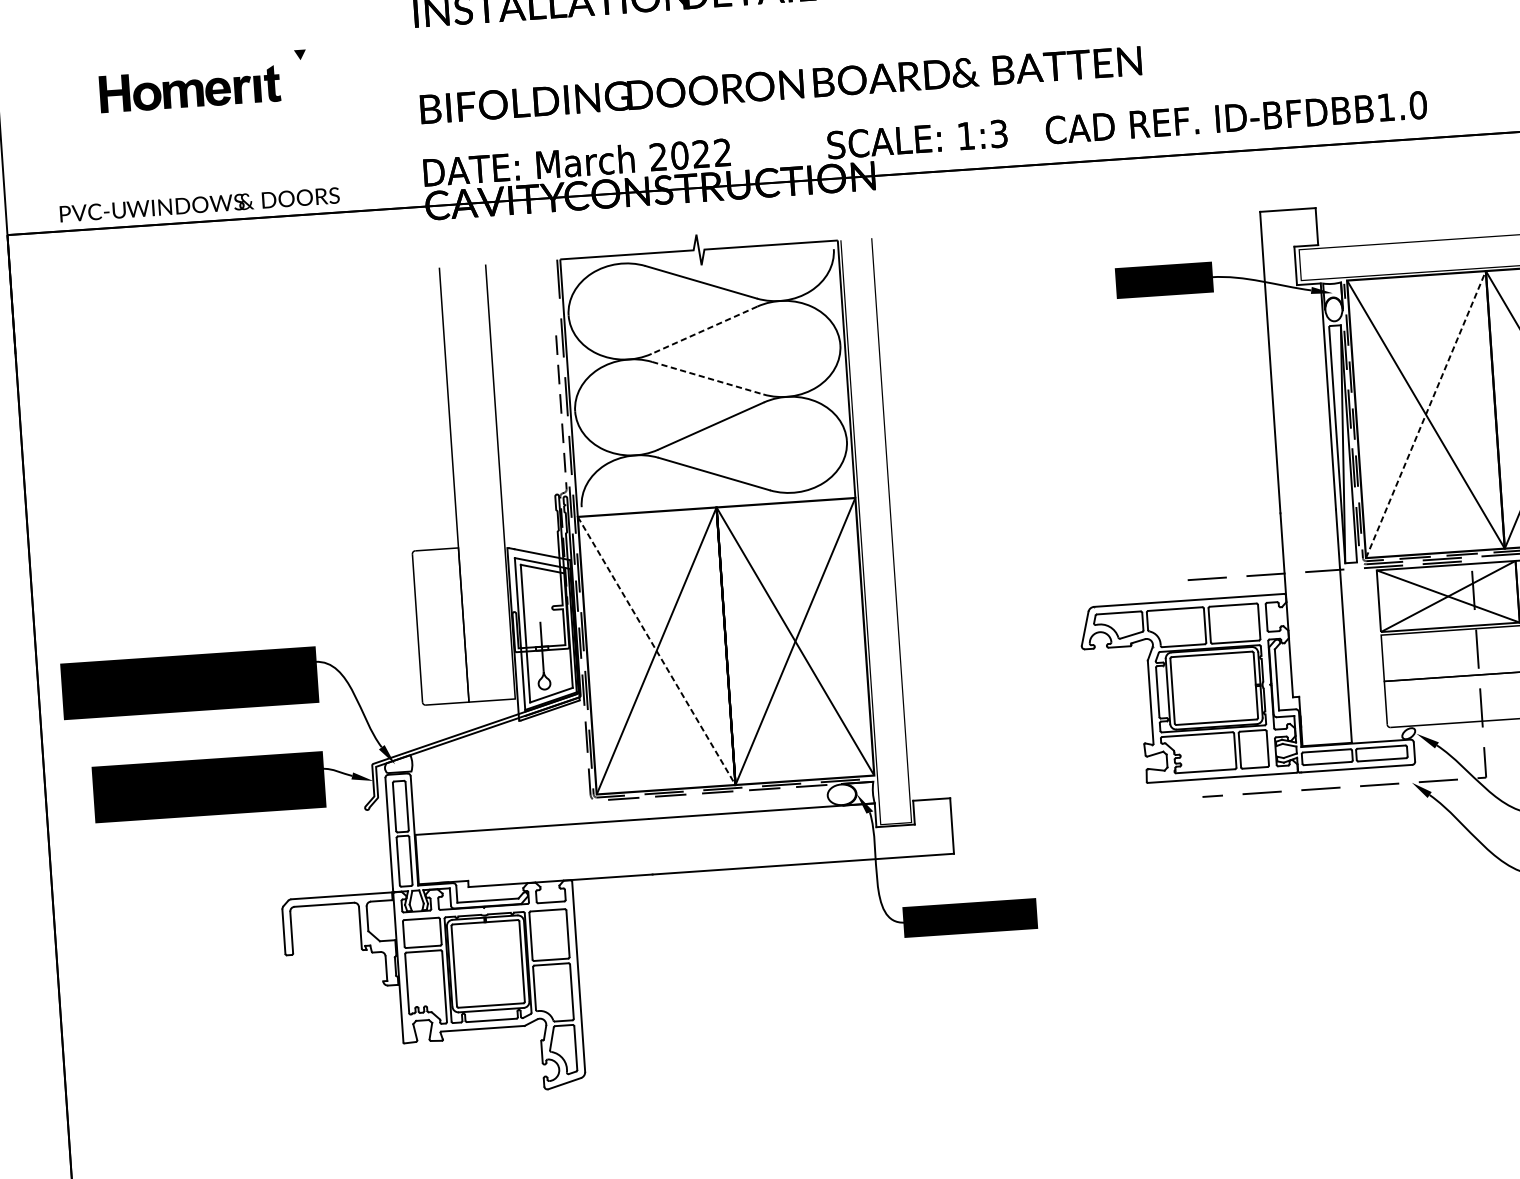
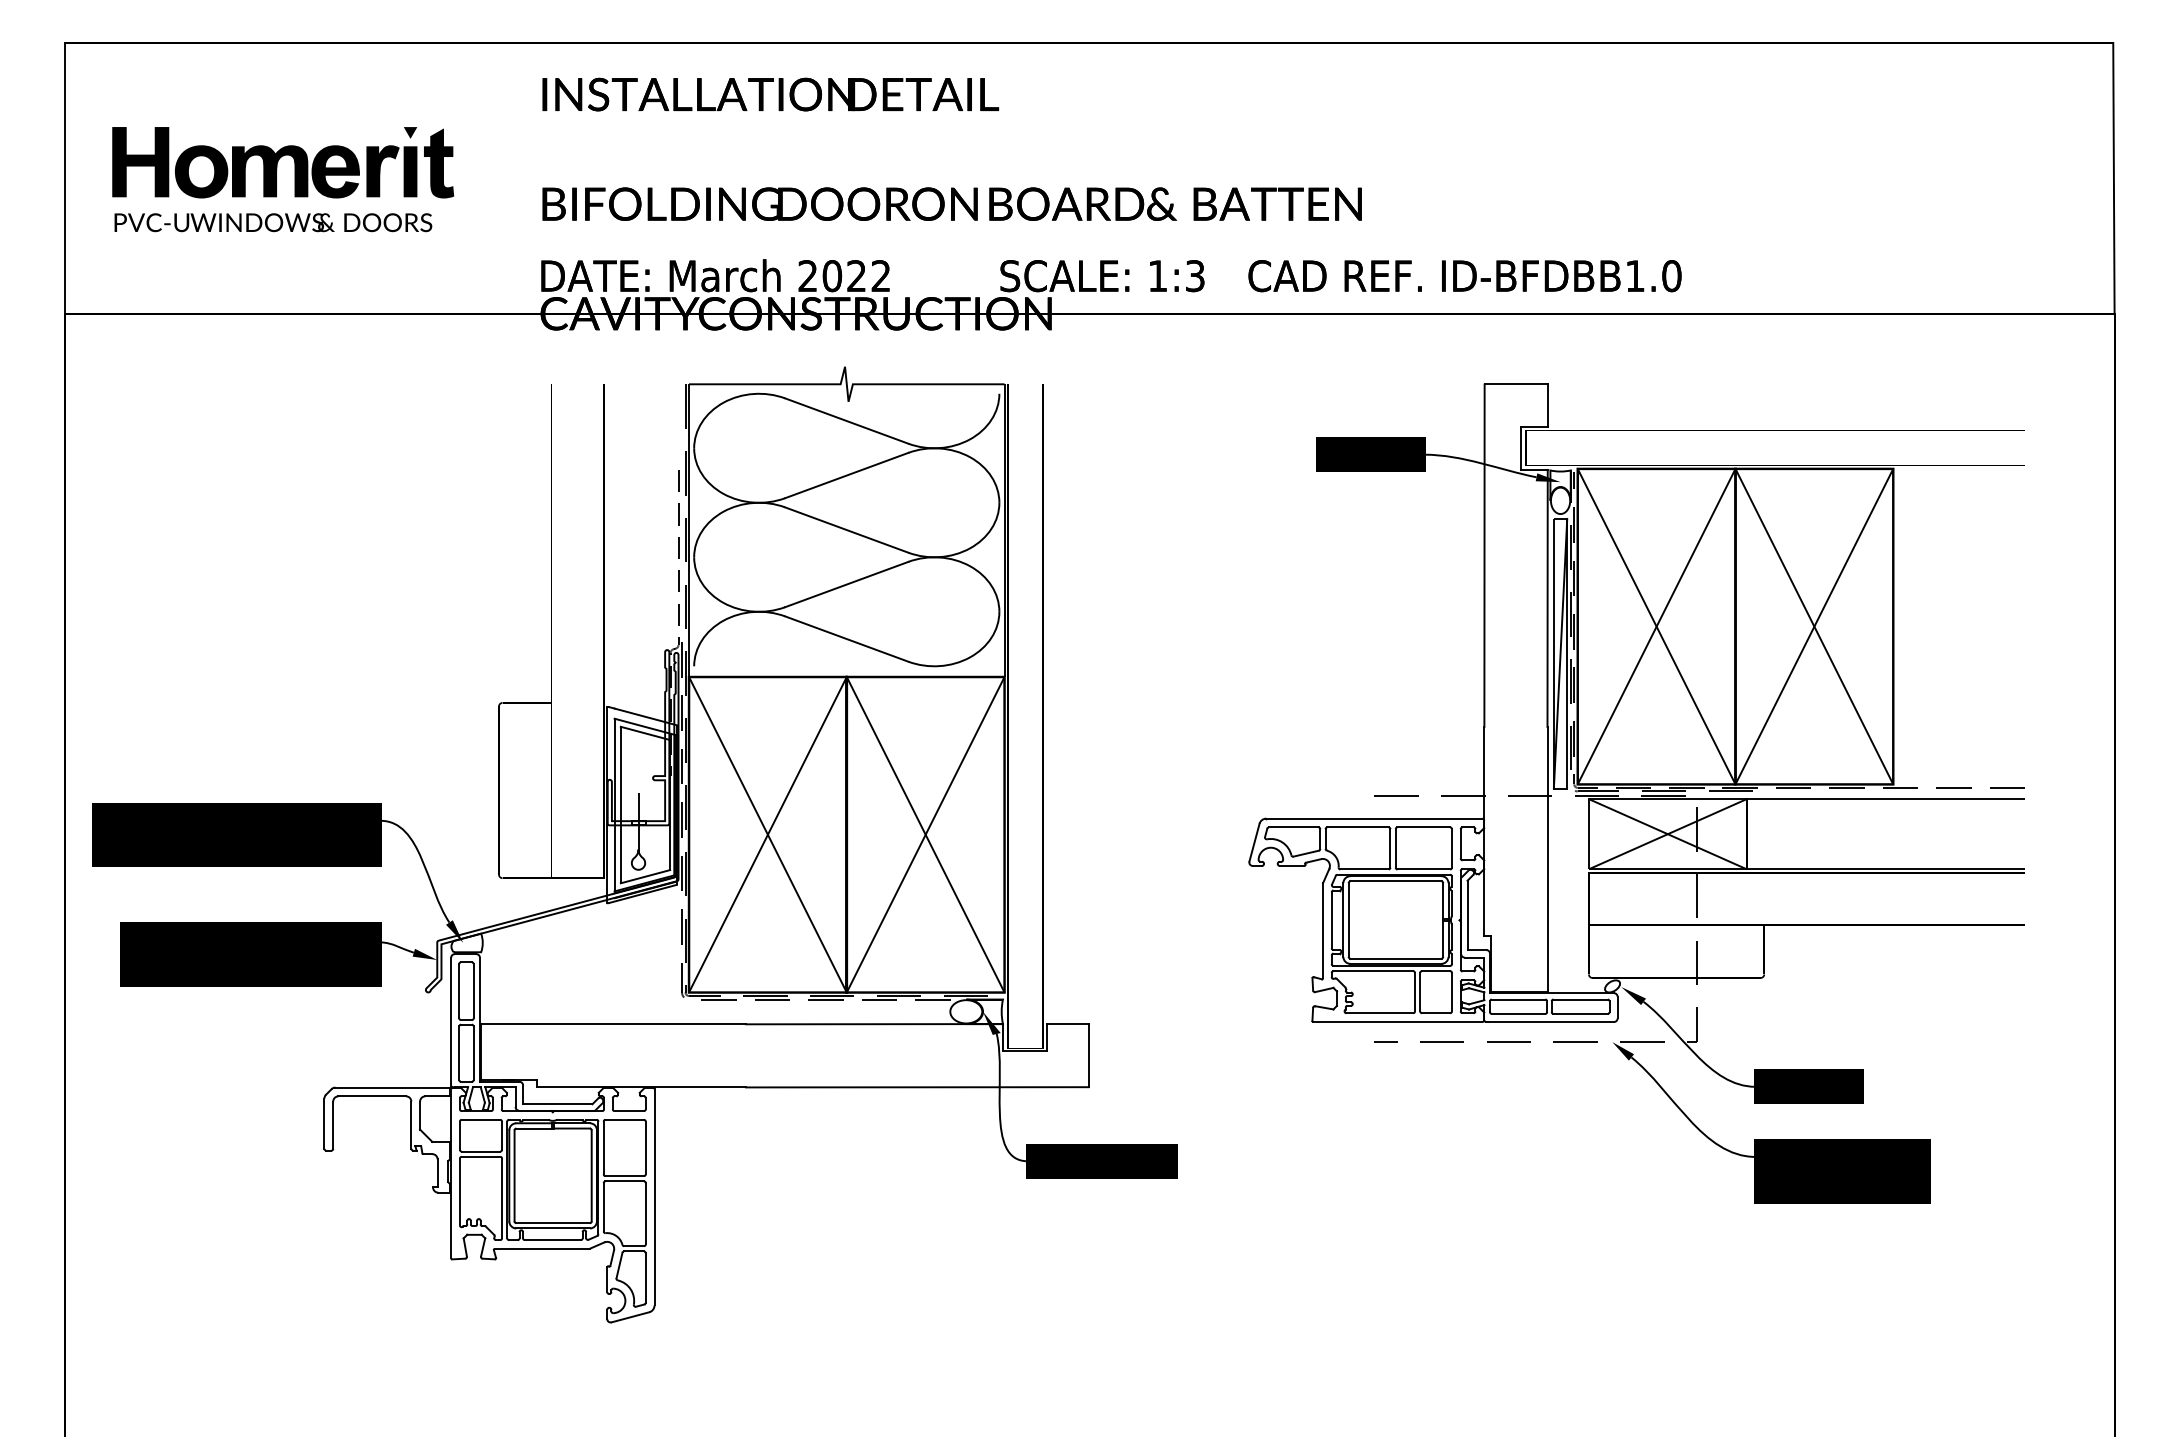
part: (190, 88) -> (283, 162), size x1.67
text: (199, 204) -> (273, 222), moved
line: (704, 330) -> (846, 475), dashed -> solid
line: (707, 378) -> (846, 530), dashed -> solid
line: (1425, 414) -> (1656, 626), dashed -> solid
line: (657, 651) -> (768, 835), dashed -> solid

